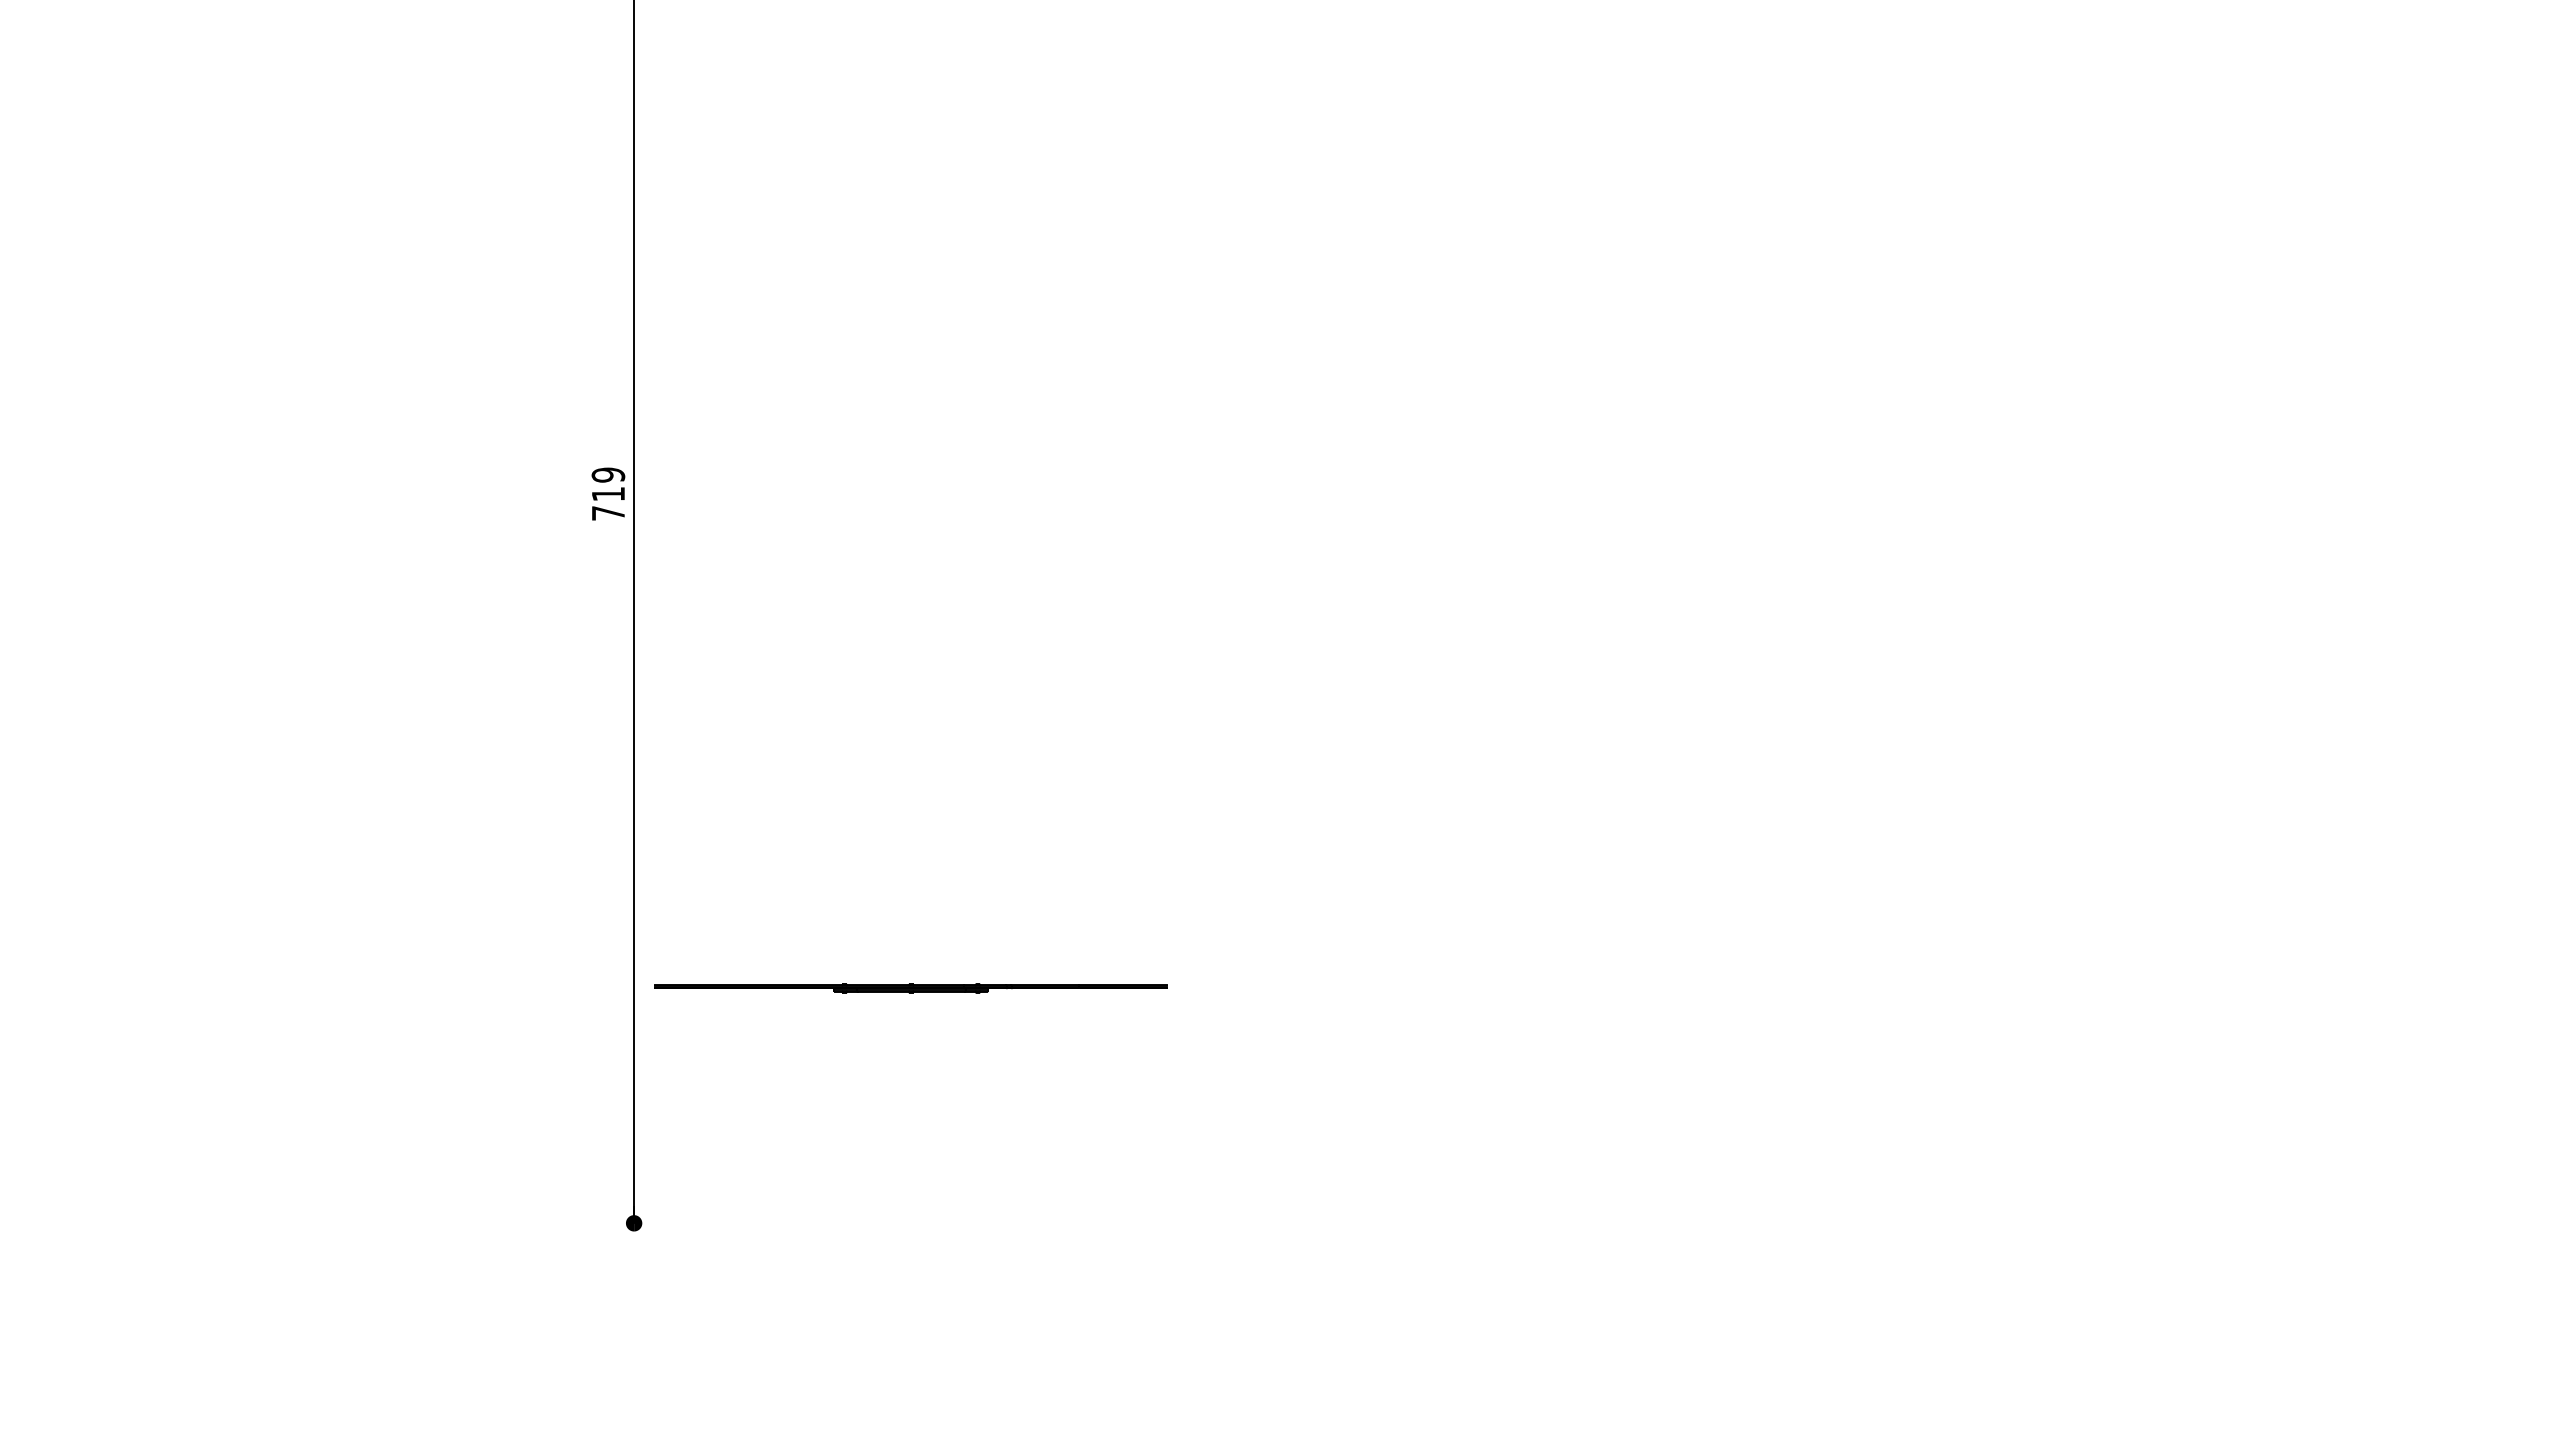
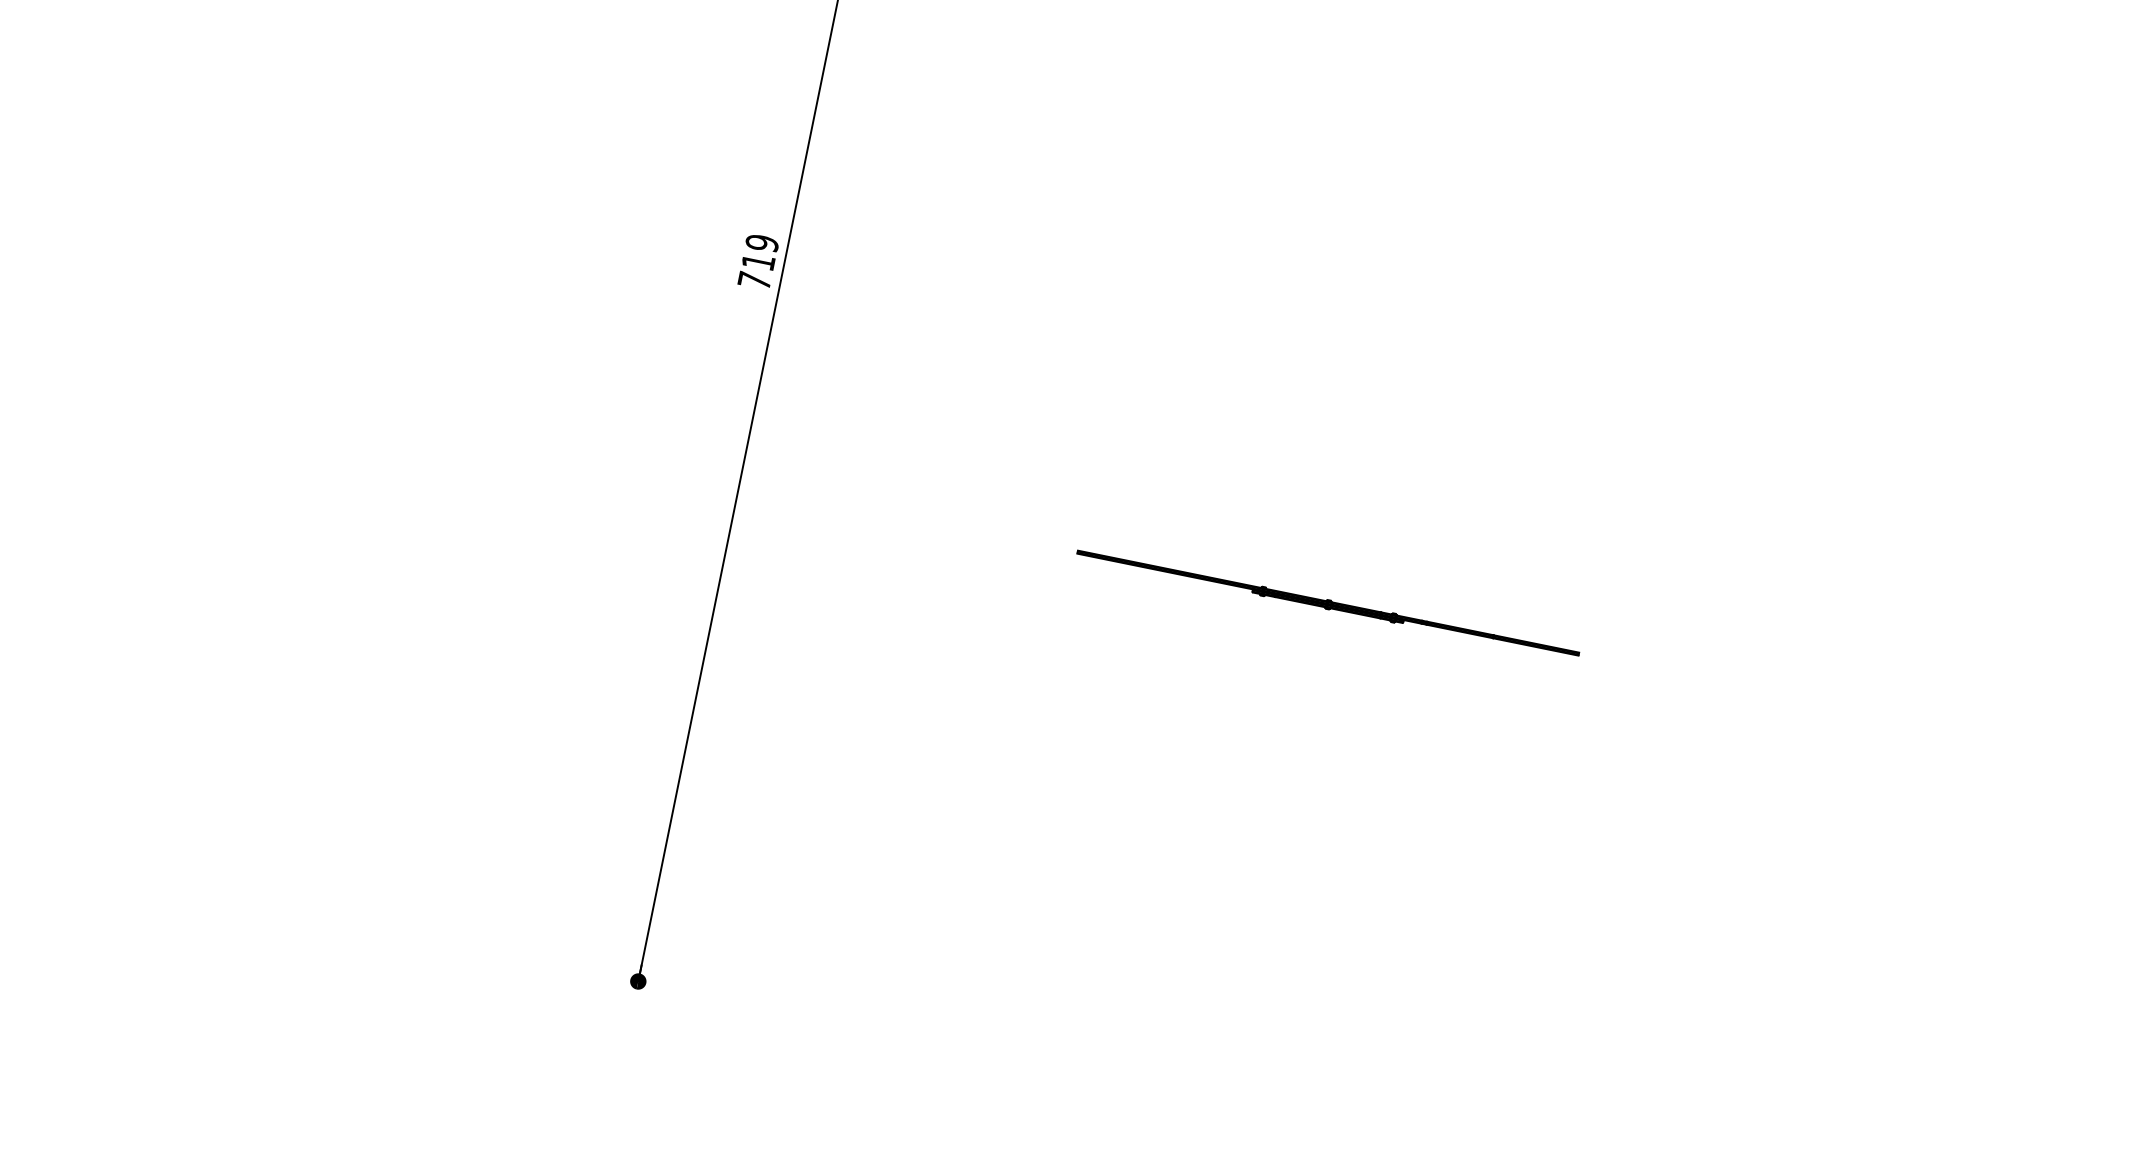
part: (910, 988) -> (1327, 604), moved

